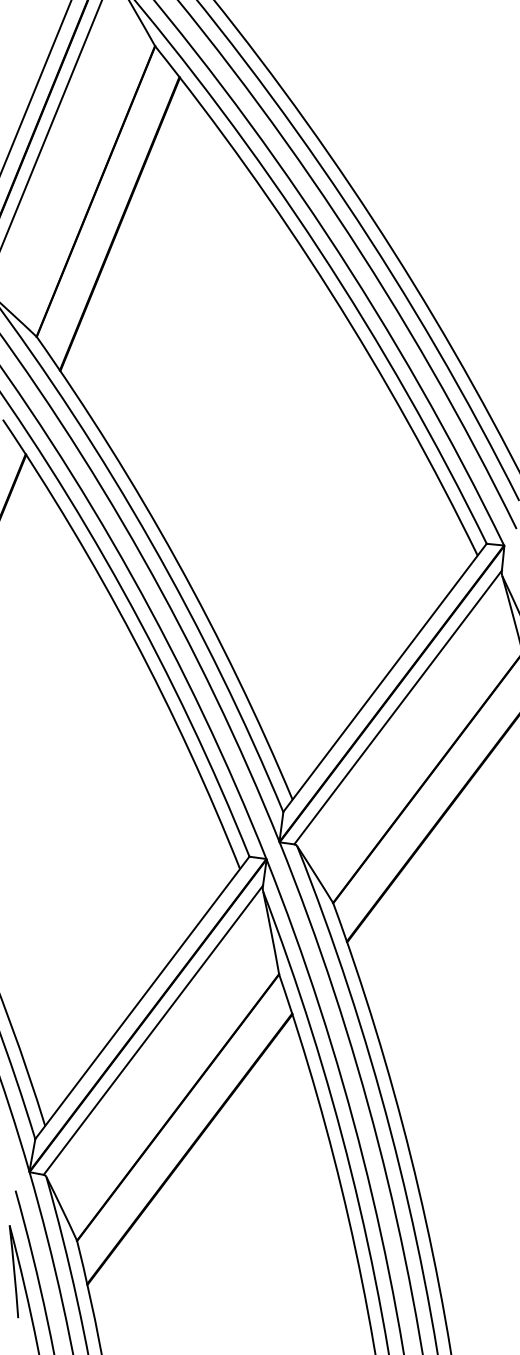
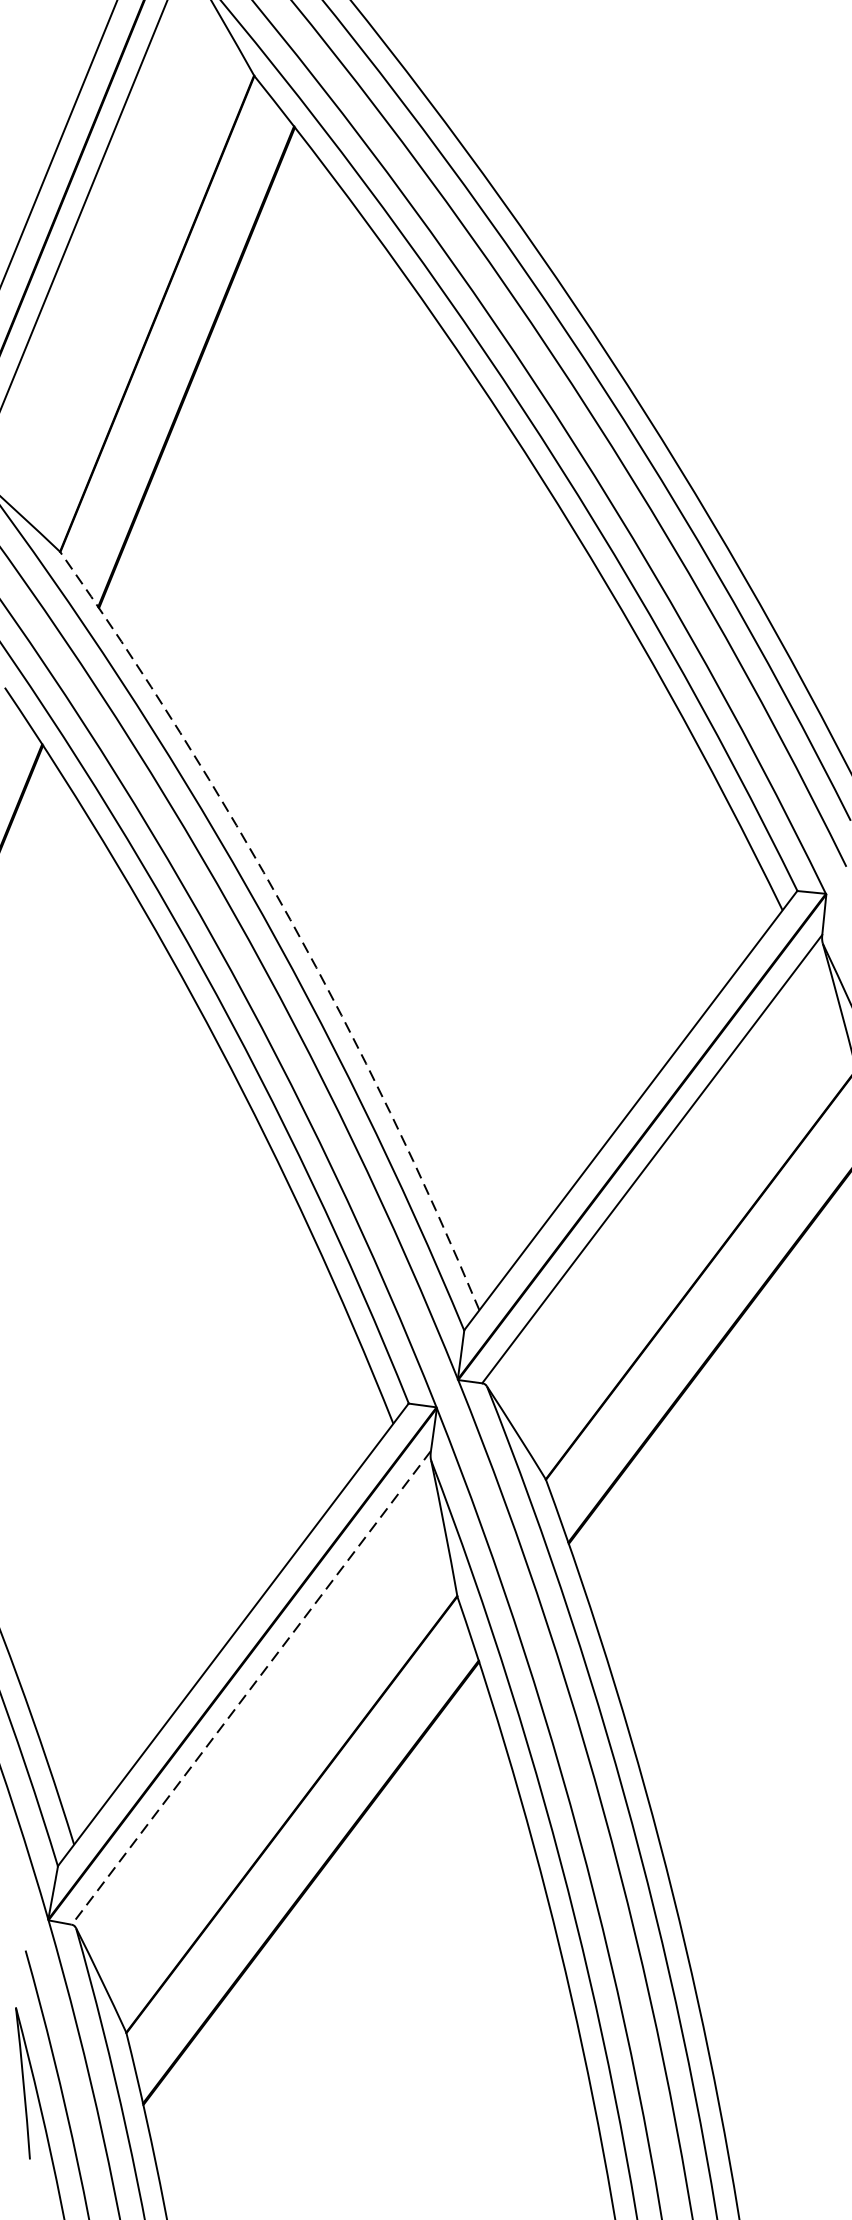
arc: (177, 561) -> (290, 919), solid -> dashed
line: (153, 1030) -> (251, 1688), solid -> dashed

